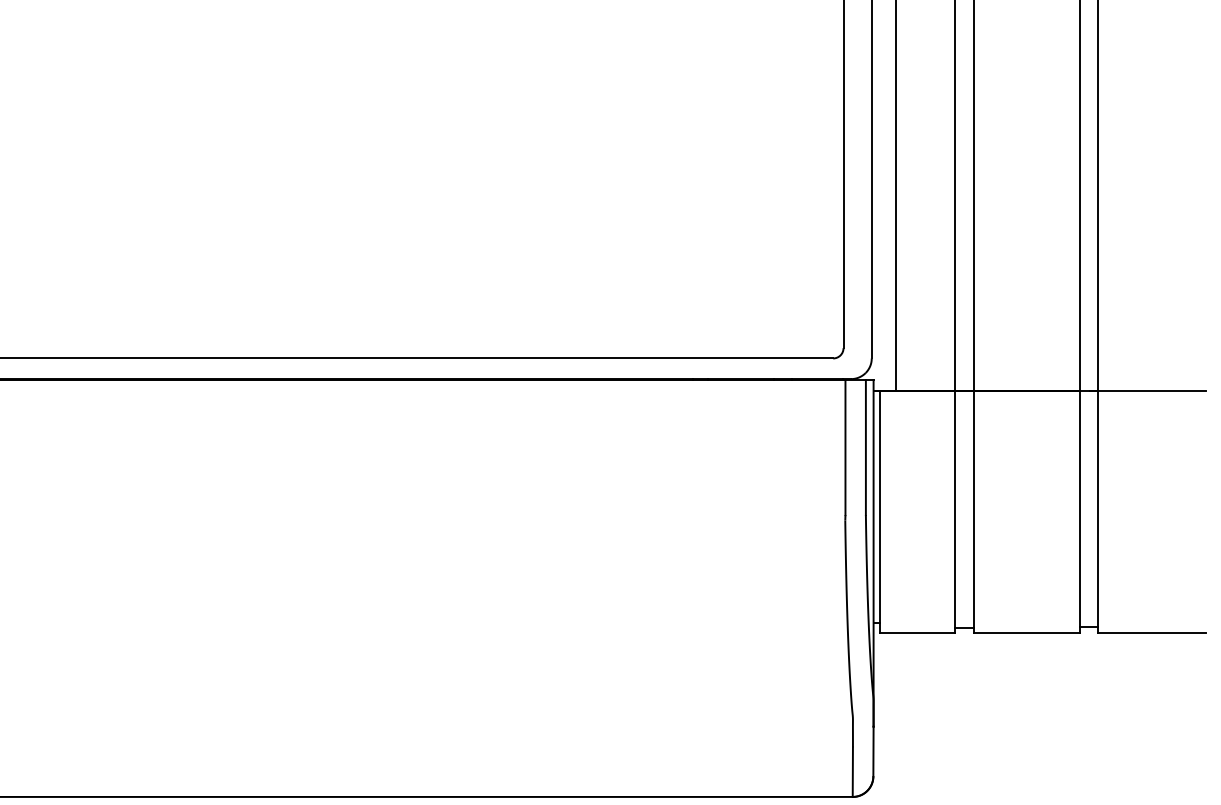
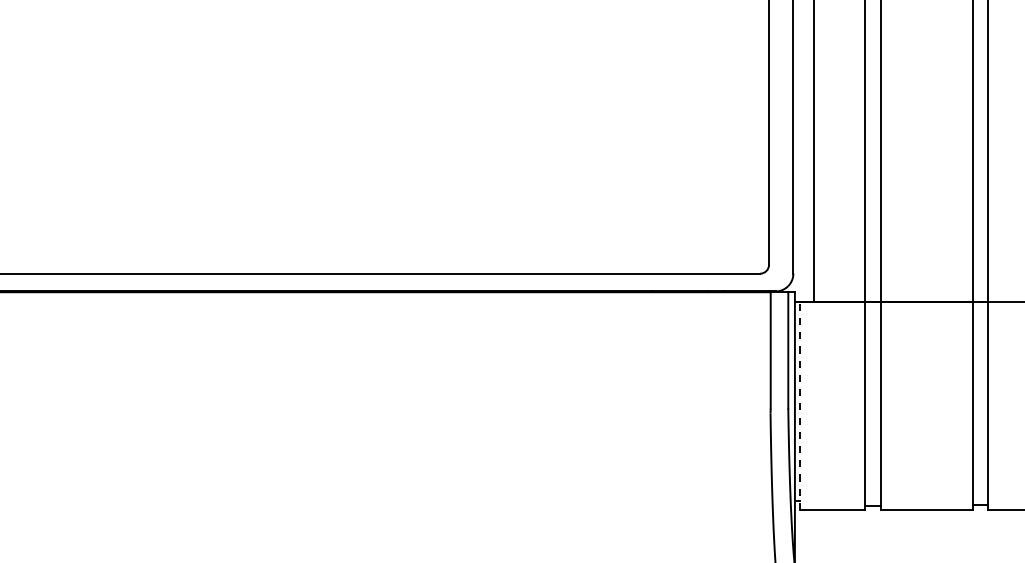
line: (879, 511) -> (800, 405), solid -> dashed

